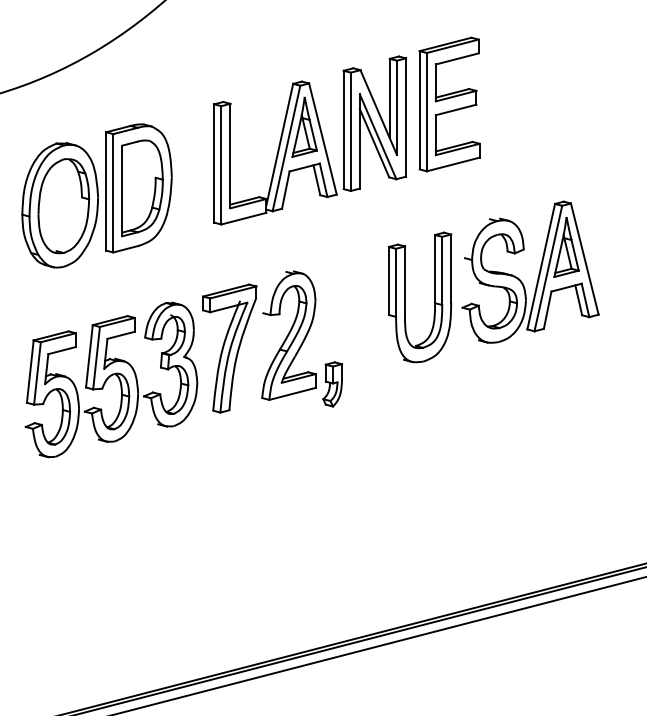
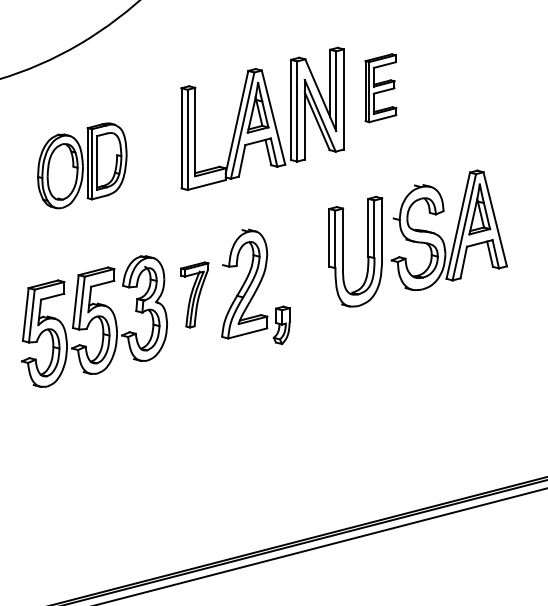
part: (449, 103) -> (380, 87), size x0.6
part: (97, 195) -> (82, 165), size x0.7
part: (229, 347) -> (194, 294), size x0.6

